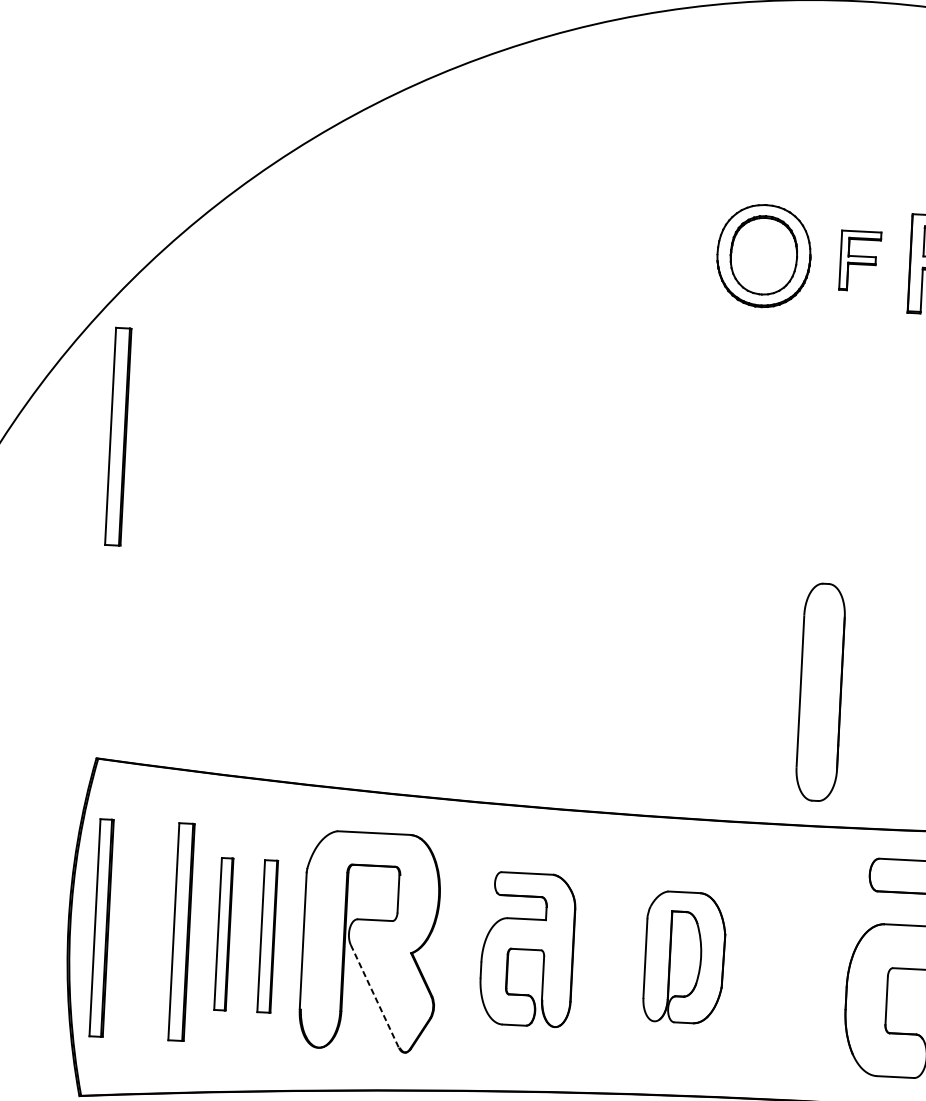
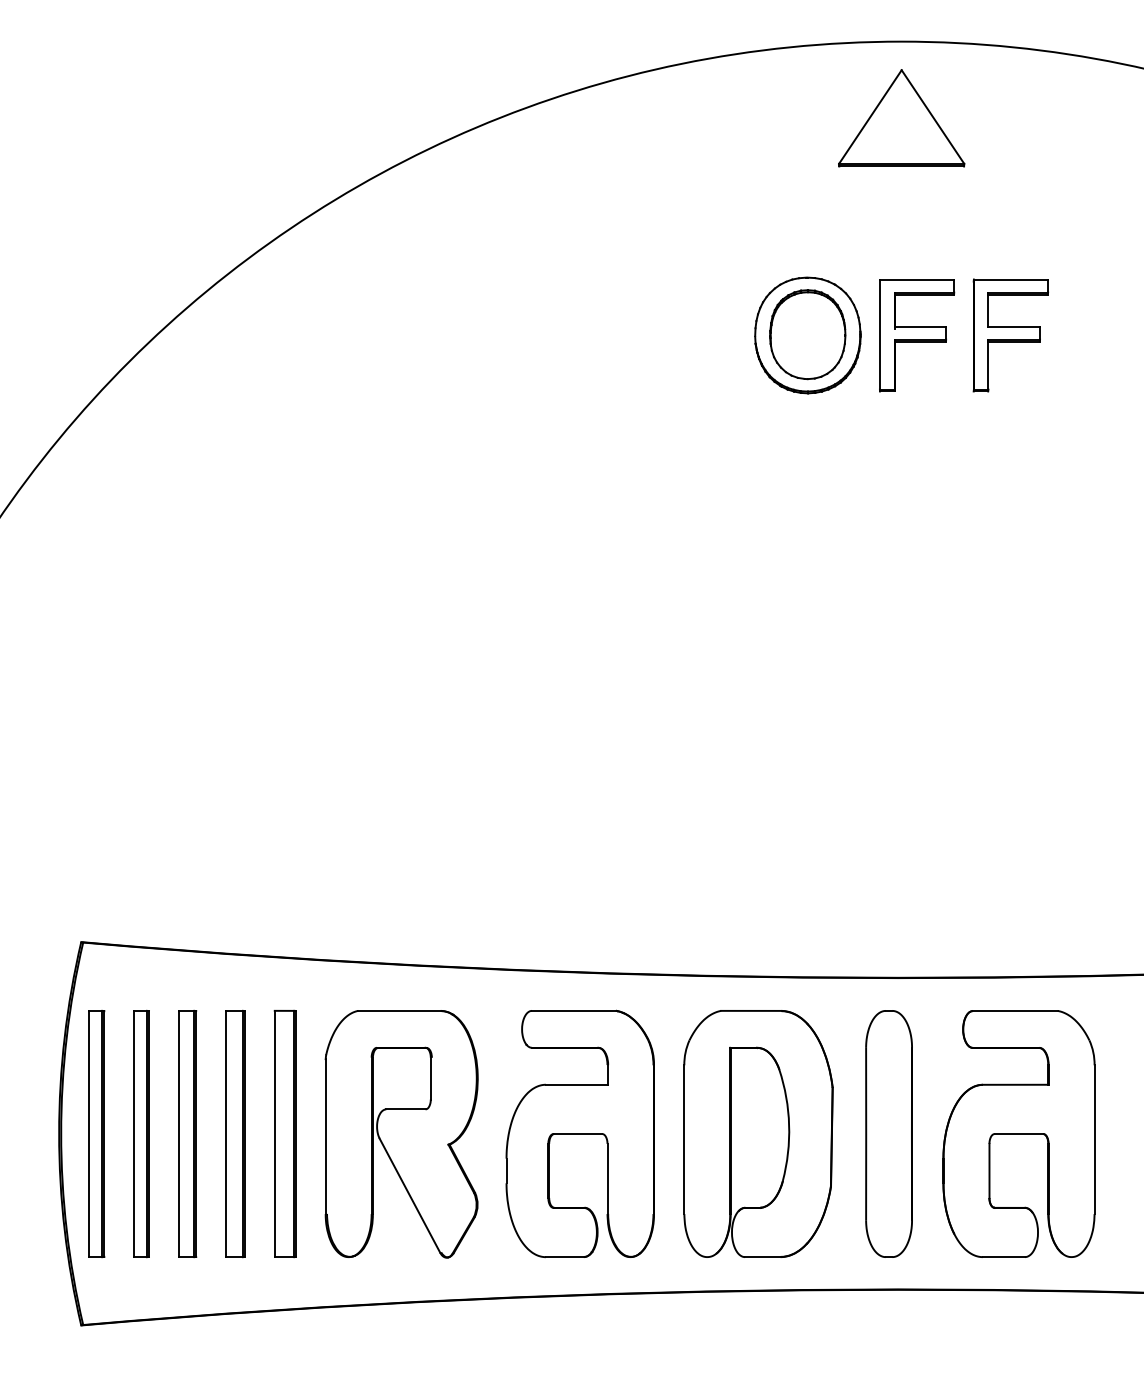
part: (856, 69) -> (901, 118), added
part: (860, 261) -> (917, 335), size x1.67
part: (118, 436) -> (87, 576), removed
part: (820, 691) -> (888, 1133), moved
part: (141, 929) -> (141, 1133), added
part: (223, 933) -> (235, 1133), size x1.43
part: (267, 936) -> (284, 1133), size x1.43
part: (527, 949) -> (579, 1133), size x1.43
part: (684, 957) -> (758, 1133), size x1.67
line: (375, 997) -> (410, 1196), dashed -> solid

